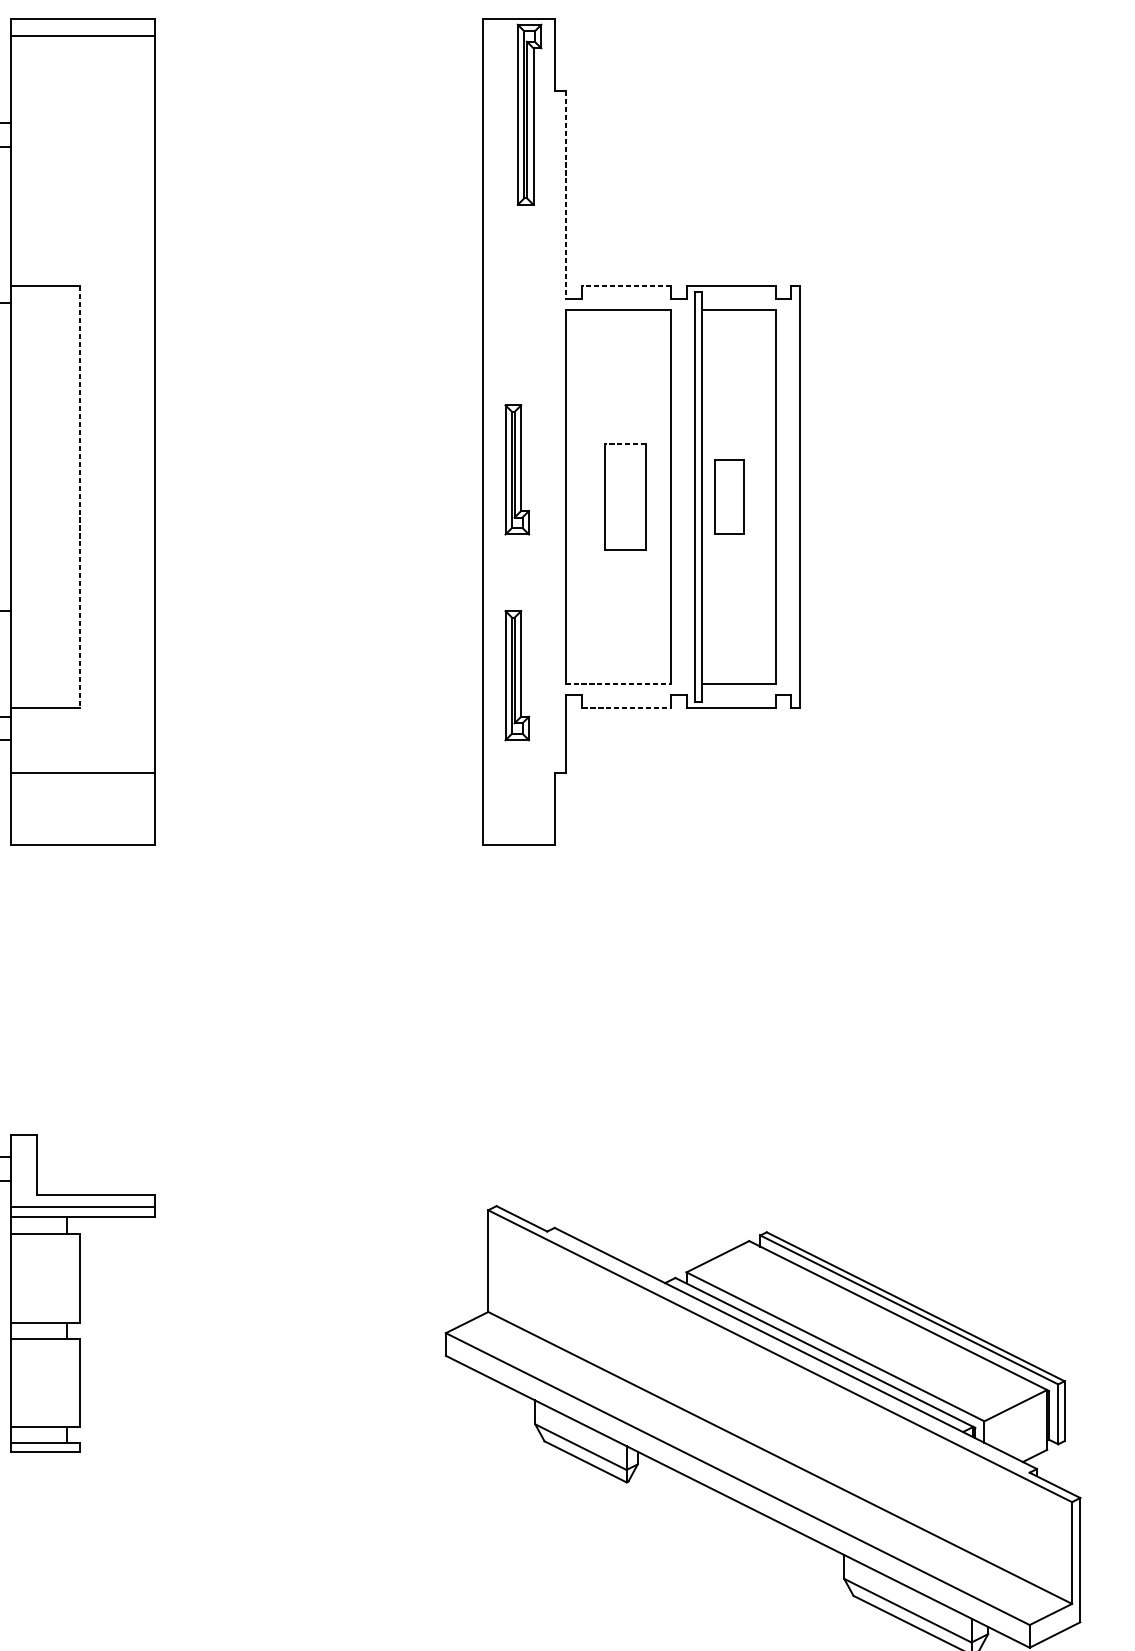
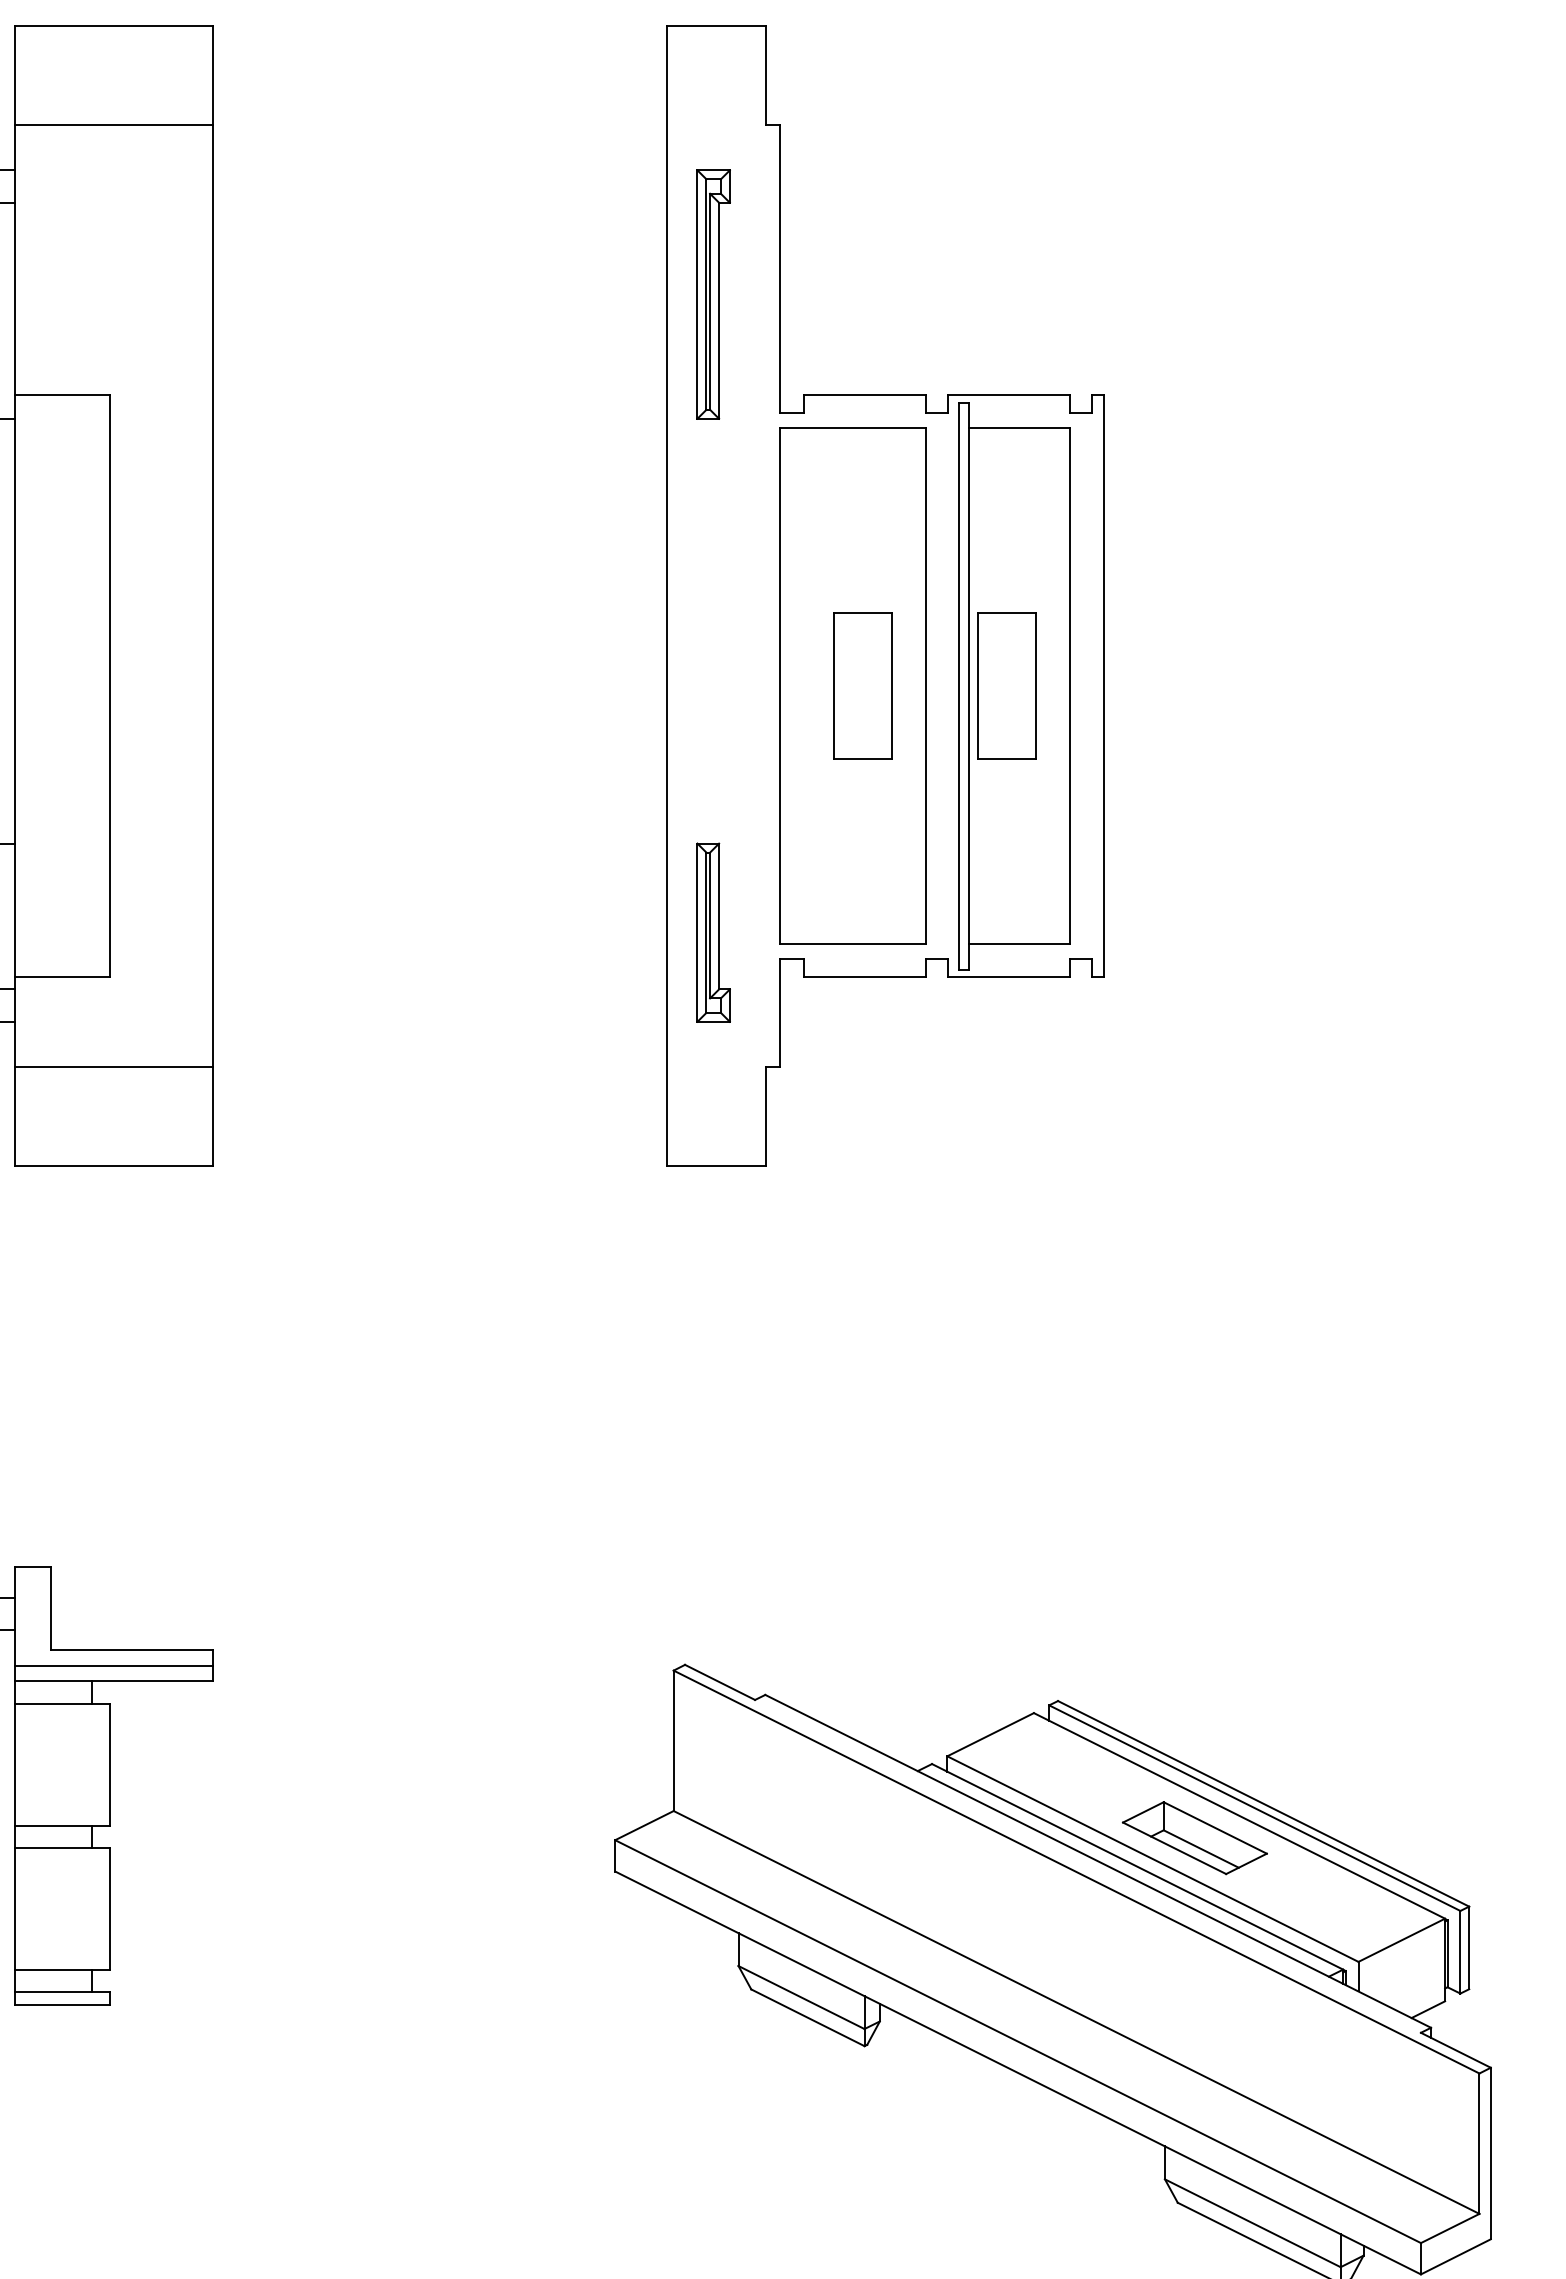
line: (83, 36) -> (114, 125), moved
part: (529, 114) -> (713, 294), moved
line: (565, 195) -> (780, 269), dashed -> solid
line: (626, 286) -> (864, 395), dashed -> solid
line: (625, 444) -> (863, 613), dashed -> solid
part: (517, 469) -> (713, 648), removed
part: (729, 496) -> (1006, 685), size x1.43
line: (80, 497) -> (110, 686), dashed -> solid
line: (618, 684) -> (853, 944), dashed -> solid
line: (627, 707) -> (865, 976), dashed -> solid
part: (865, 1331) -> (1194, 1838), added

